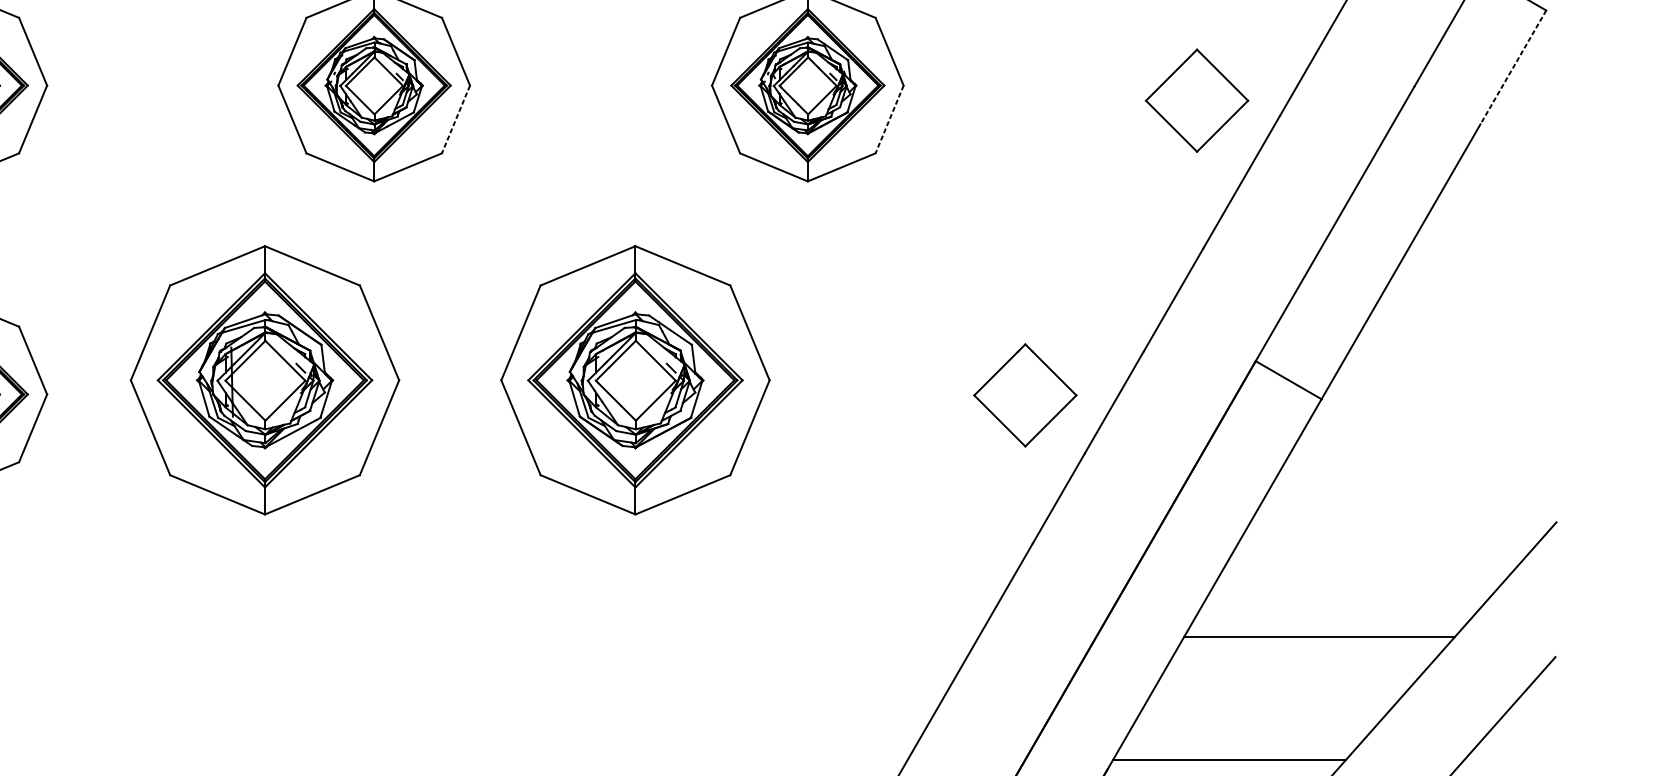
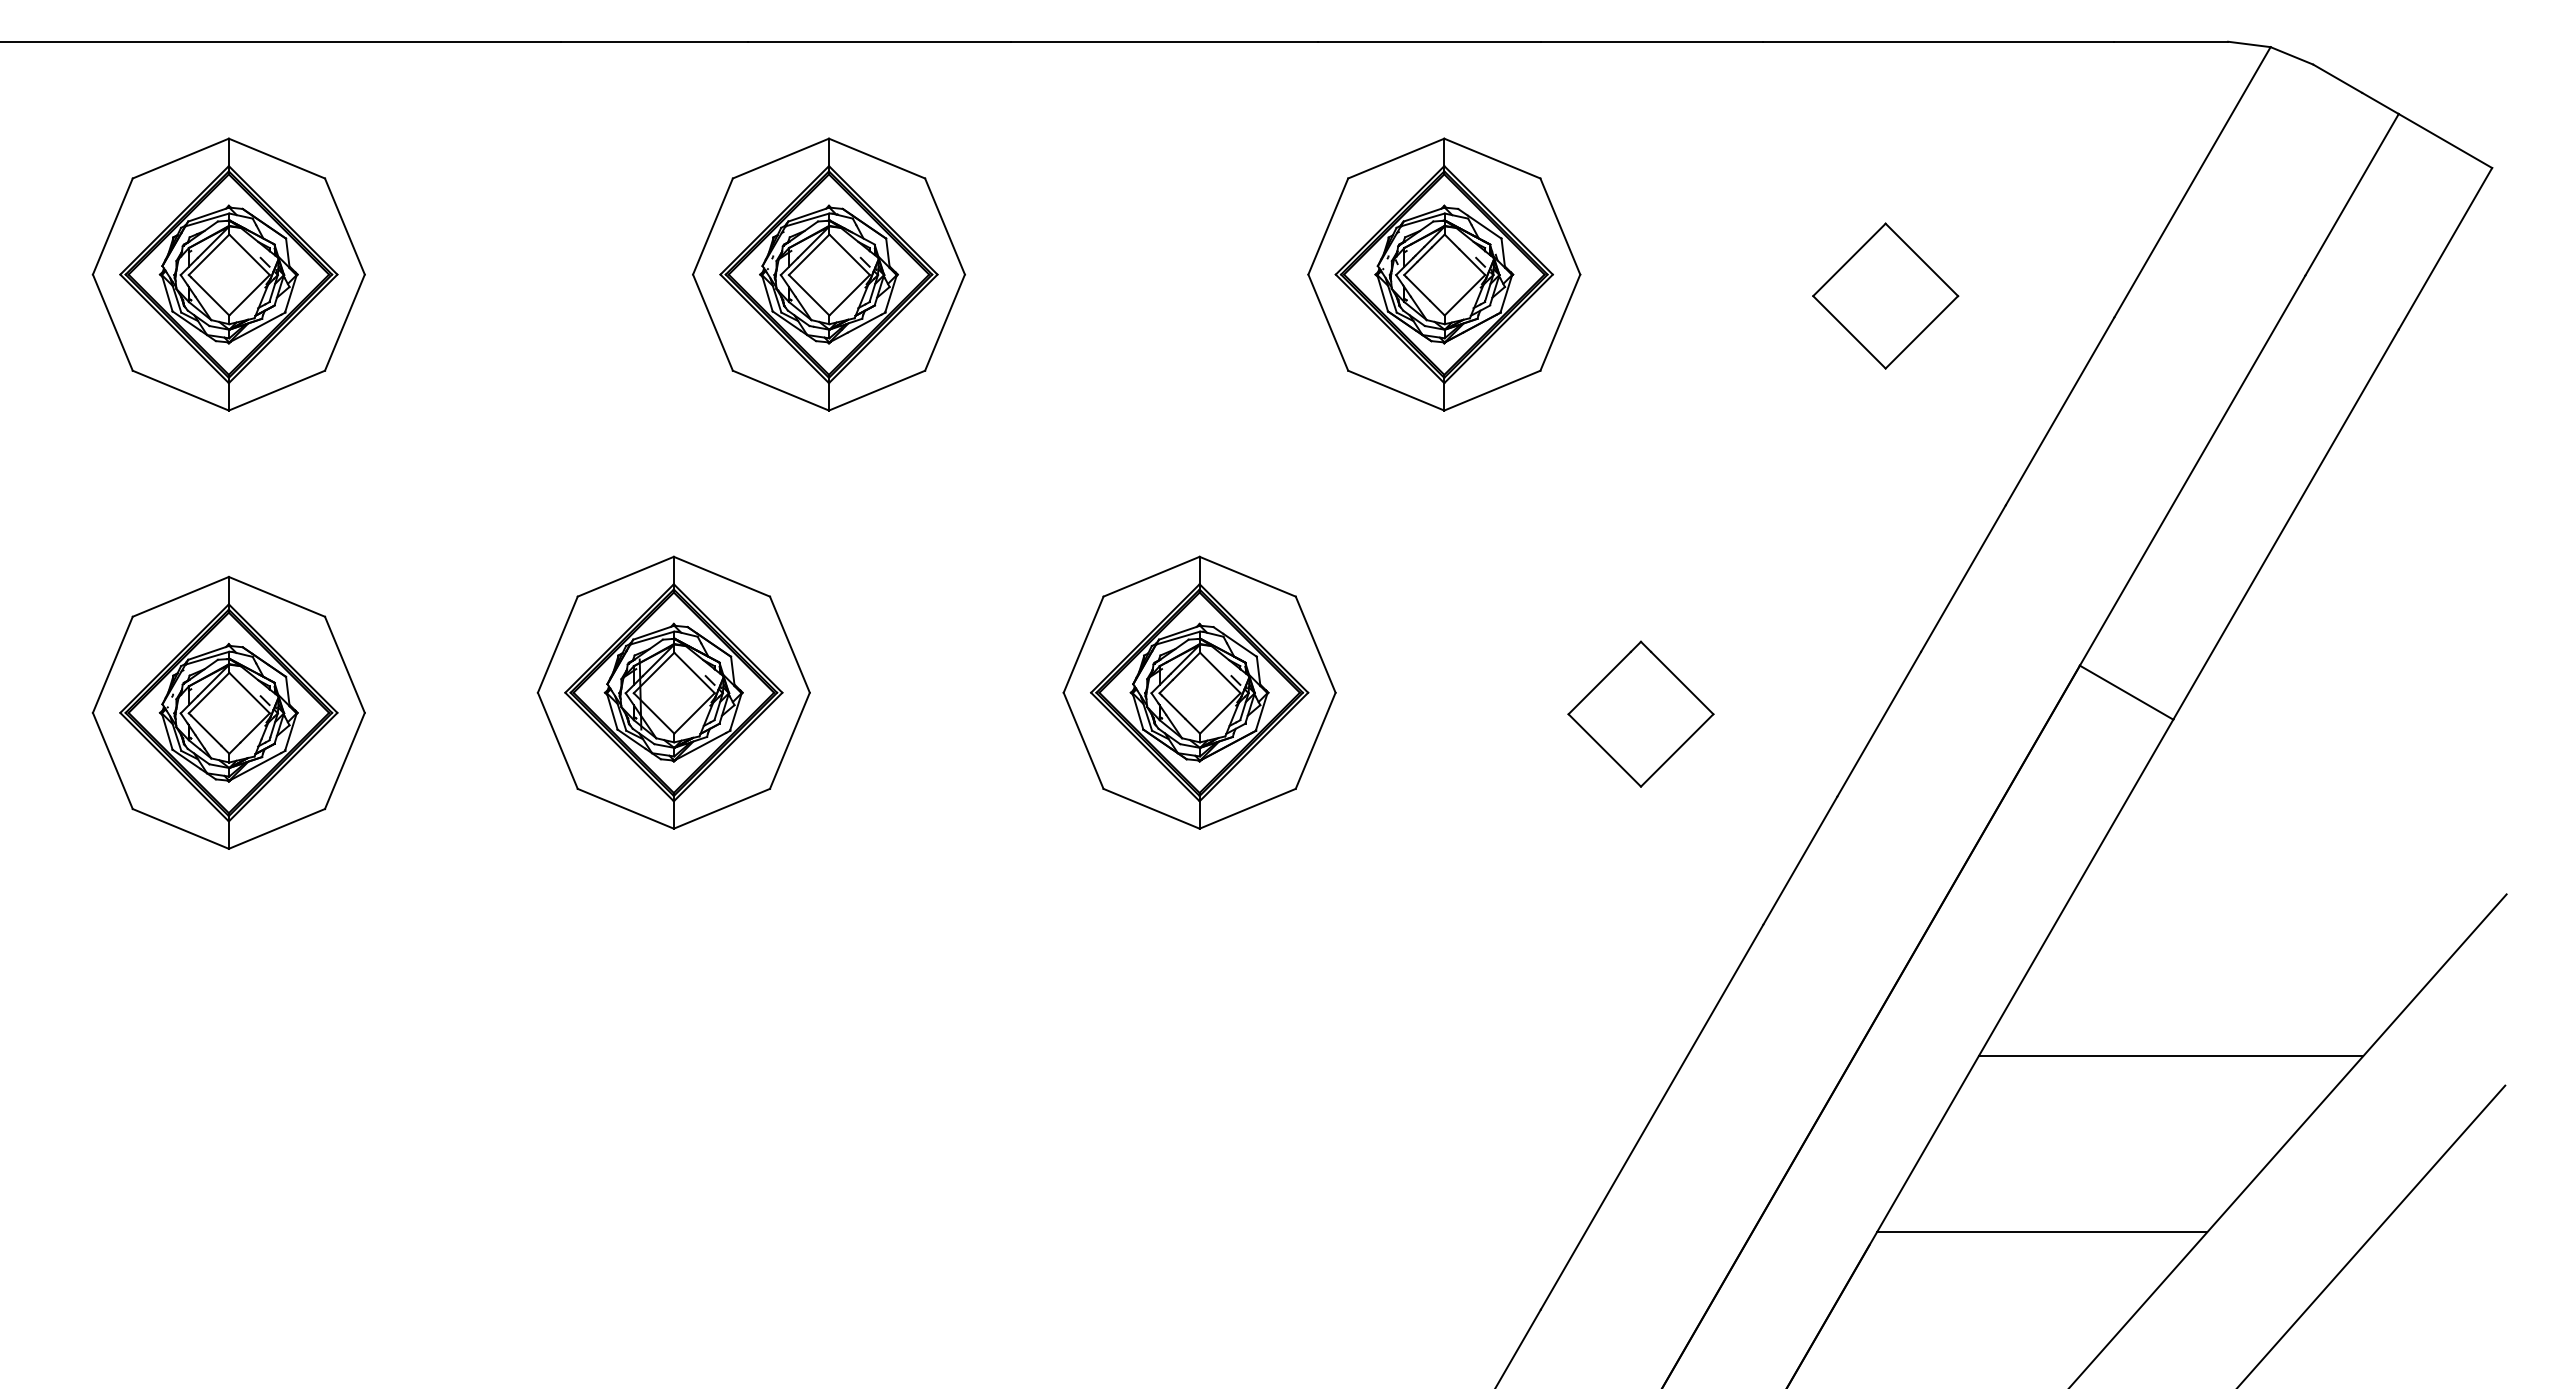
line: (1513, 67) -> (2445, 249), dashed -> solid
part: (1196, 100) -> (1885, 295), moved
line: (455, 120) -> (944, 323), dashed -> solid
line: (889, 120) -> (1560, 323), dashed -> solid
part: (264, 380) -> (673, 692), size x0.71
part: (635, 380) -> (1199, 692), size x0.71
part: (1025, 394) -> (1640, 713), moved

